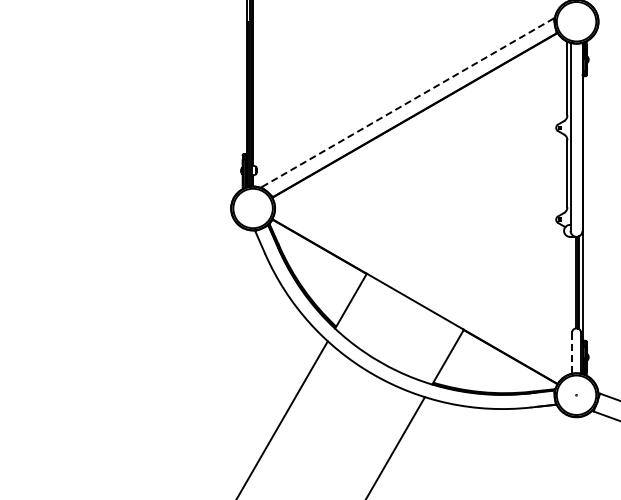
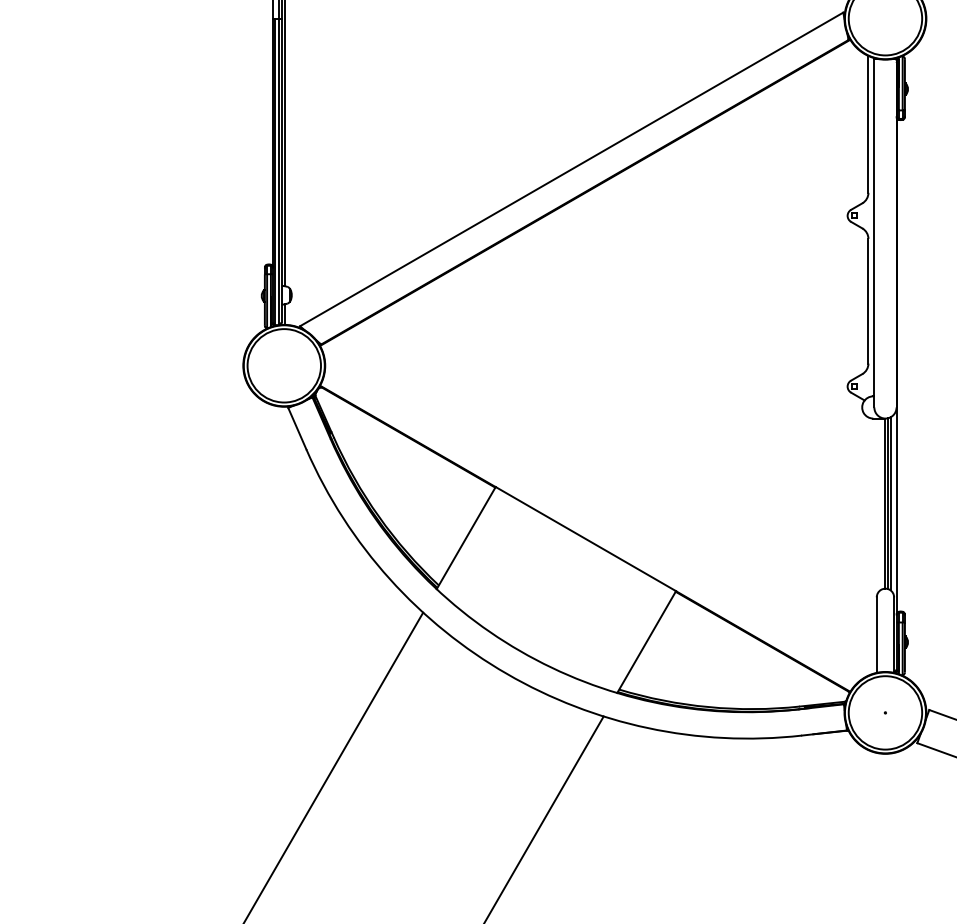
line: (407, 102) -> (571, 168), dashed -> solid
line: (571, 353) -> (876, 635), dashed -> solid

